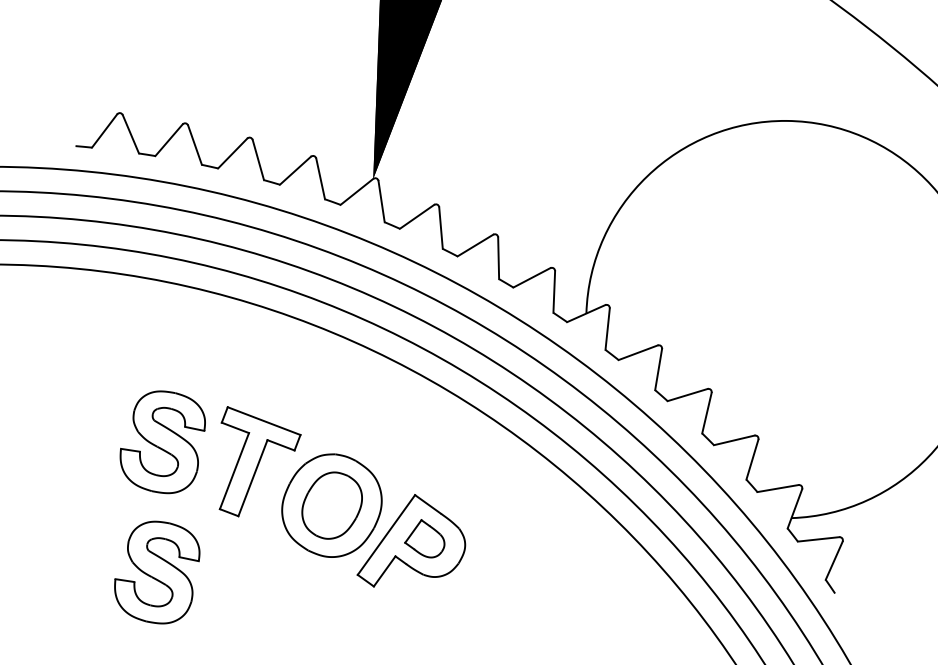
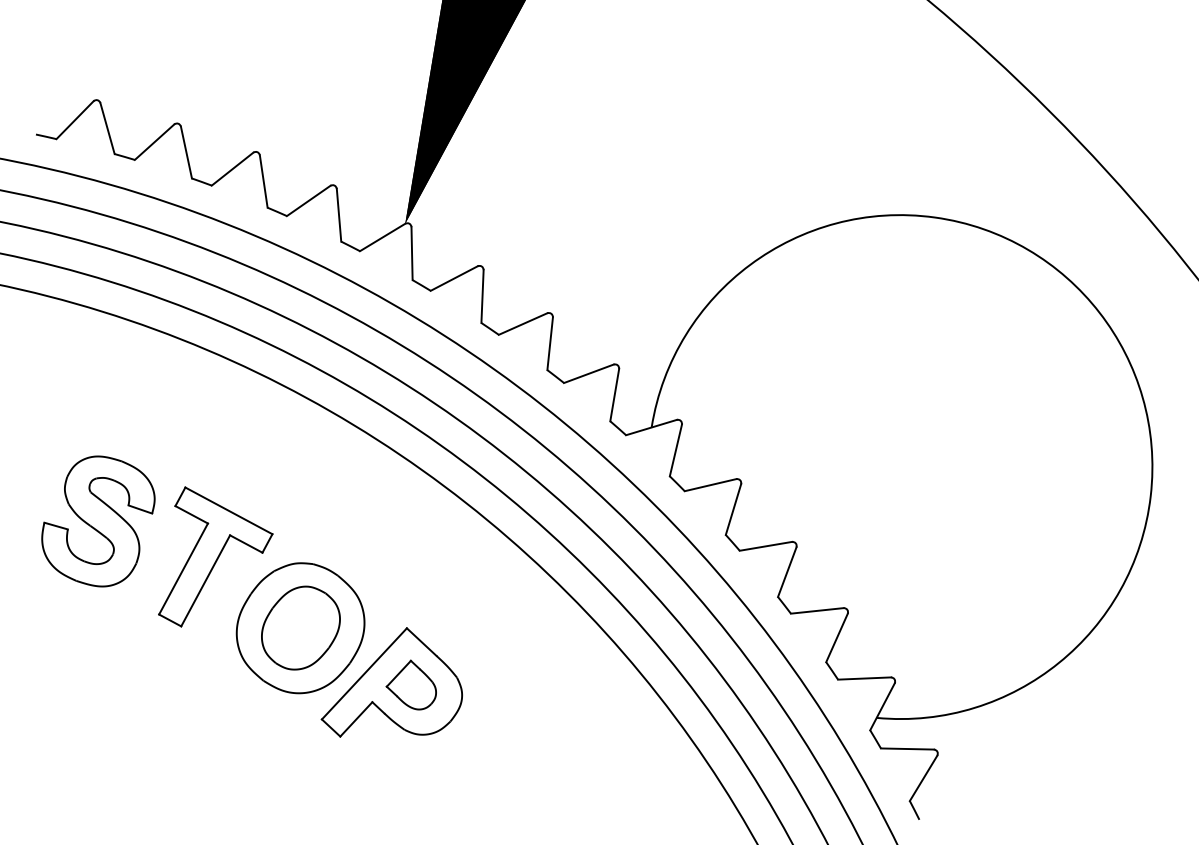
part: (157, 572) -> (70, 684), removed

